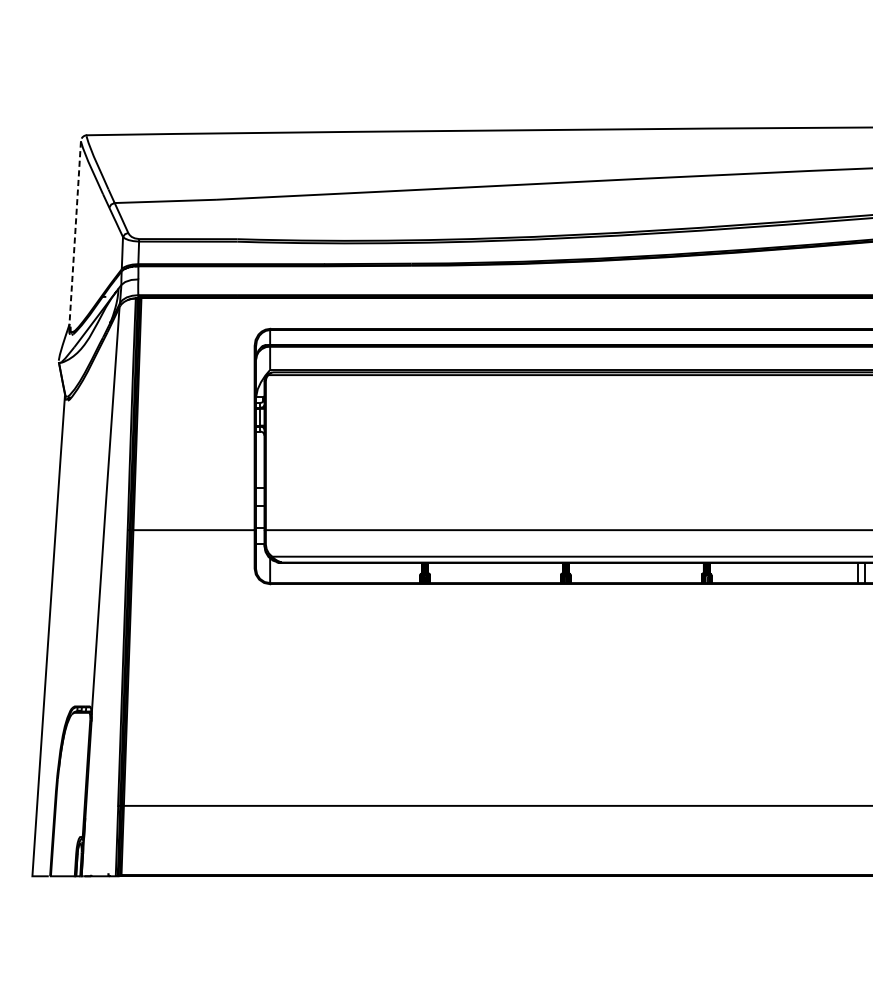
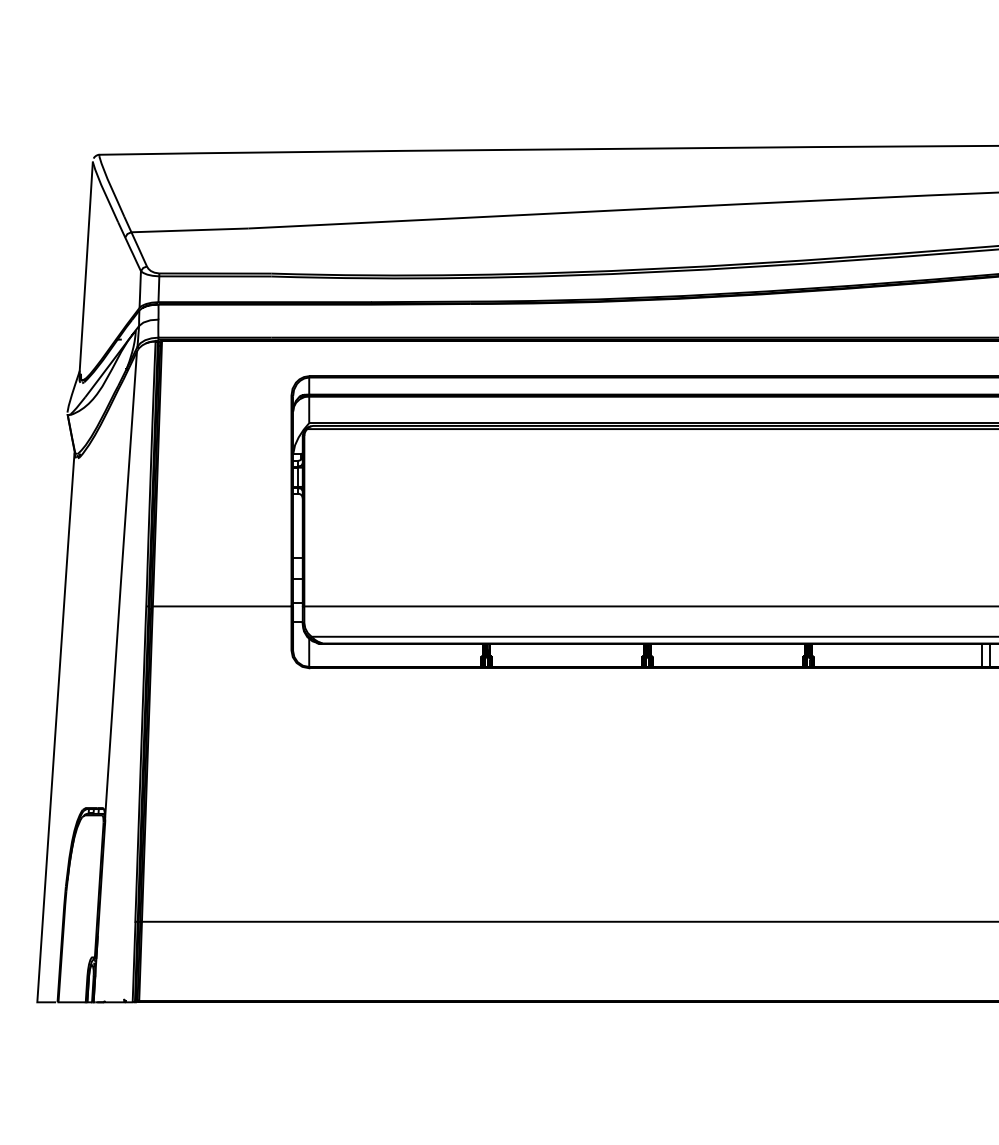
line: (75, 233) -> (86, 267), dashed -> solid

